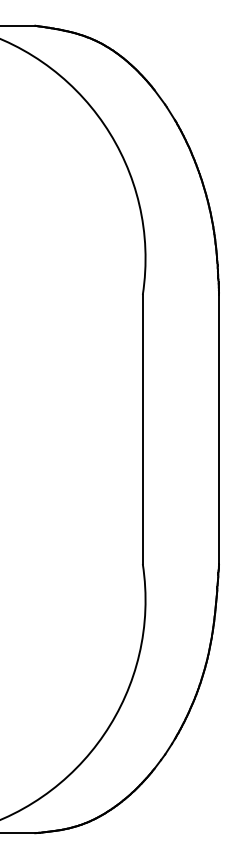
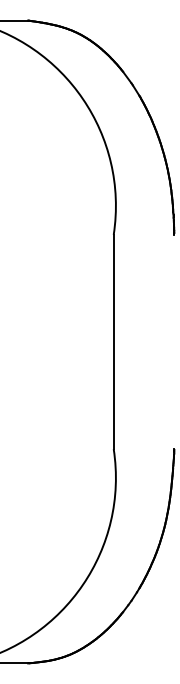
line: (219, 429) -> (174, 342), removed

